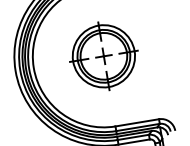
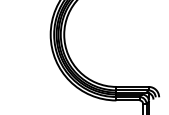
part: (103, 55) -> (116, 34), removed

